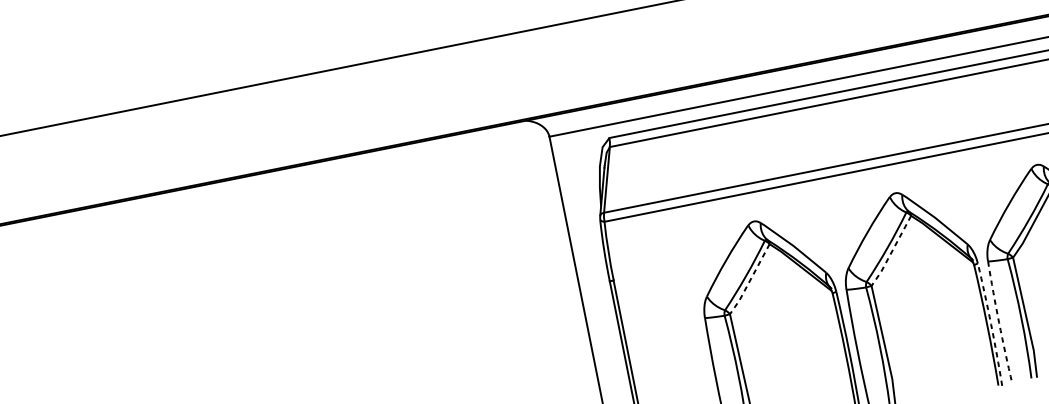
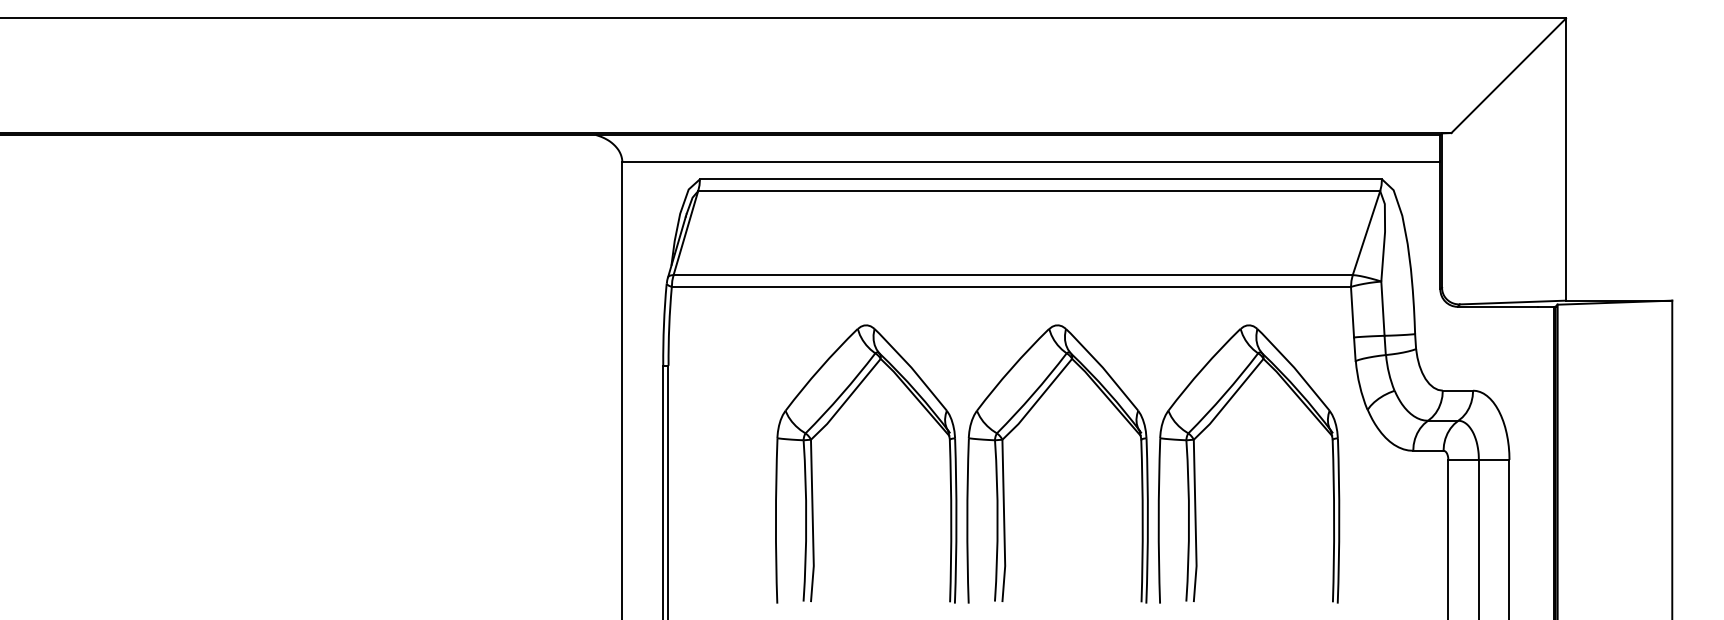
line: (891, 252) -> (1037, 401), dashed -> solid
line: (750, 280) -> (846, 401), dashed -> solid
arc: (998, 322) -> (1158, 520), dashed -> solid
arc: (990, 324) -> (1147, 520), dashed -> solid

